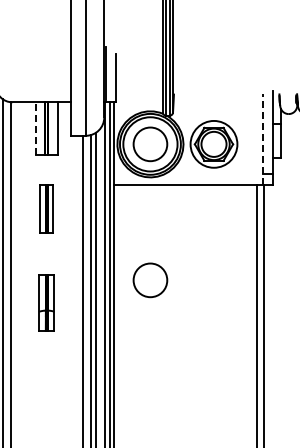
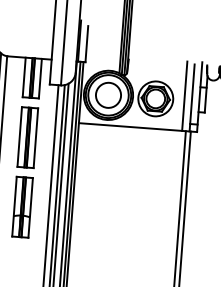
line: (35, 128) -> (23, 77), dashed -> solid
line: (252, 137) -> (184, 95), added
line: (262, 138) -> (192, 97), dashed -> solid
part: (46, 208) -> (27, 137), size x1.67
circle: (150, 280) -> (100, 196), removed
part: (46, 302) -> (22, 207), size x1.43

